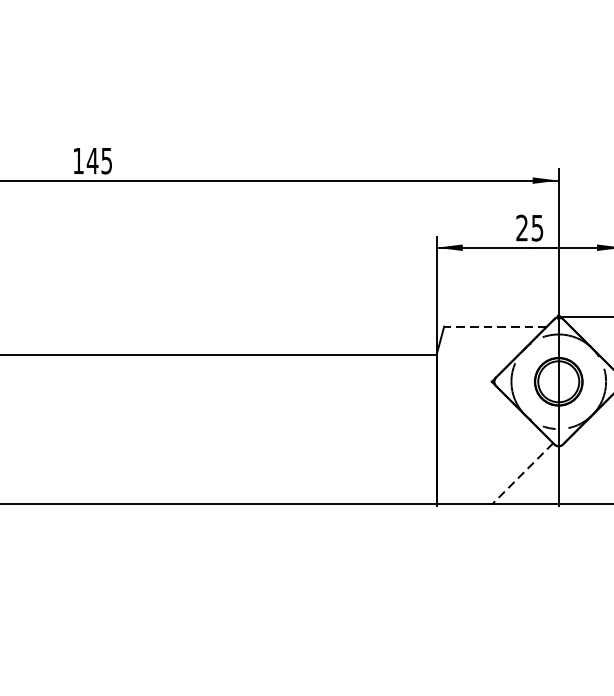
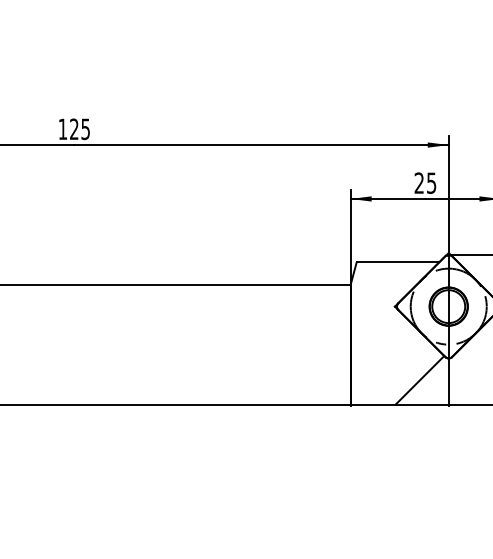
text: (91, 160) -> (73, 128), 145 -> 125
line: (494, 326) -> (397, 262), dashed -> solid
line: (522, 473) -> (419, 380), dashed -> solid

